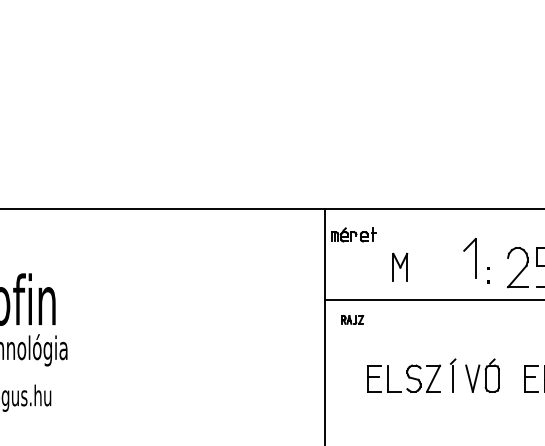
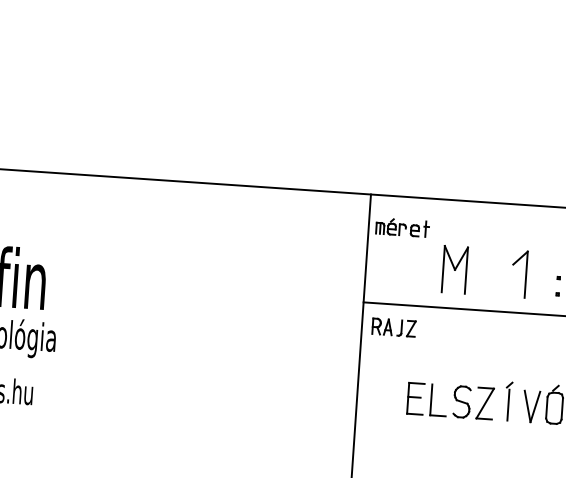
part: (469, 258) -> (518, 274), moved
part: (400, 267) -> (455, 269), size x1.43
part: (352, 319) -> (394, 327), size x1.67

